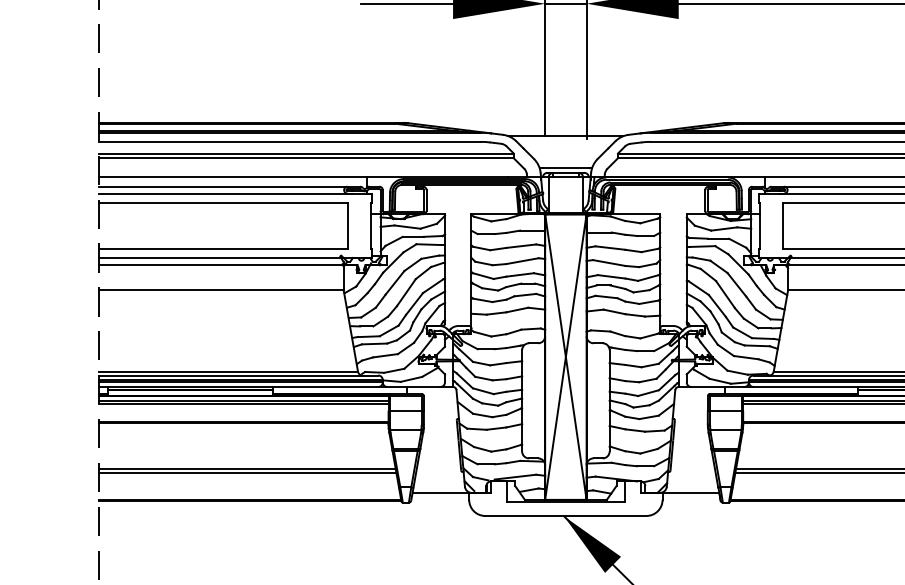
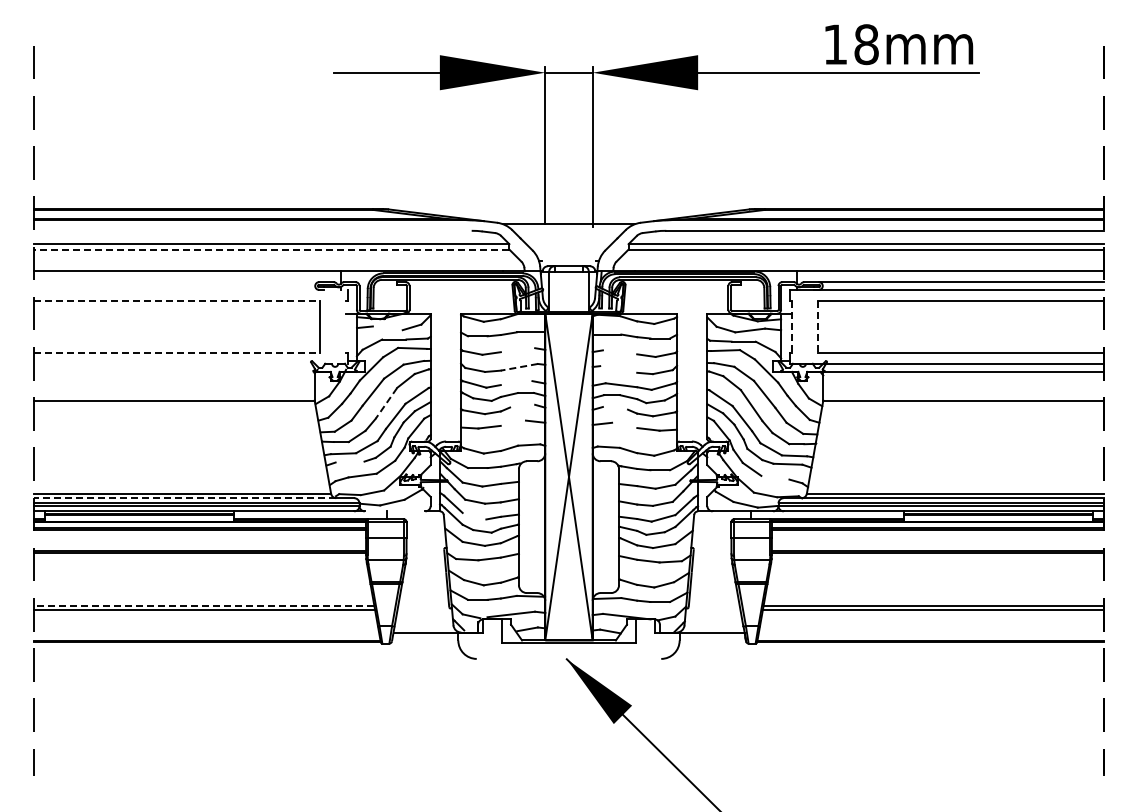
line: (289, 141) -> (252, 230), removed
line: (305, 158) -> (271, 249), solid -> dashed
line: (565, 168) -> (568, 261), removed
line: (222, 187) -> (176, 282), removed
line: (235, 193) -> (190, 289), removed
line: (223, 202) -> (177, 300), solid -> dashed
line: (371, 225) -> (346, 326), removed
line: (760, 226) -> (791, 327), solid -> dashed
line: (783, 226) -> (818, 327), solid -> dashed
line: (407, 227) -> (387, 328), removed
line: (520, 246) -> (517, 350), removed
line: (610, 248) -> (620, 352), removed
line: (223, 249) -> (177, 353), solid -> dashed
line: (235, 257) -> (190, 363), removed
line: (522, 261) -> (519, 367), solid -> dashed
line: (609, 263) -> (618, 369), removed
line: (221, 264) -> (174, 371), removed
line: (520, 275) -> (516, 383), removed
line: (406, 292) -> (386, 403), solid -> dashed
line: (525, 294) -> (522, 405), removed
line: (605, 297) -> (614, 408), removed
line: (516, 309) -> (512, 422), removed
line: (614, 312) -> (624, 425), removed
line: (374, 343) -> (349, 461), removed
line: (746, 357) -> (775, 477), removed
line: (229, 375) -> (184, 498), solid -> dashed
line: (413, 387) -> (394, 511), removed
line: (483, 390) -> (474, 515), removed
line: (246, 469) -> (203, 605), solid -> dashed
line: (565, 515) -> (568, 658), removed

